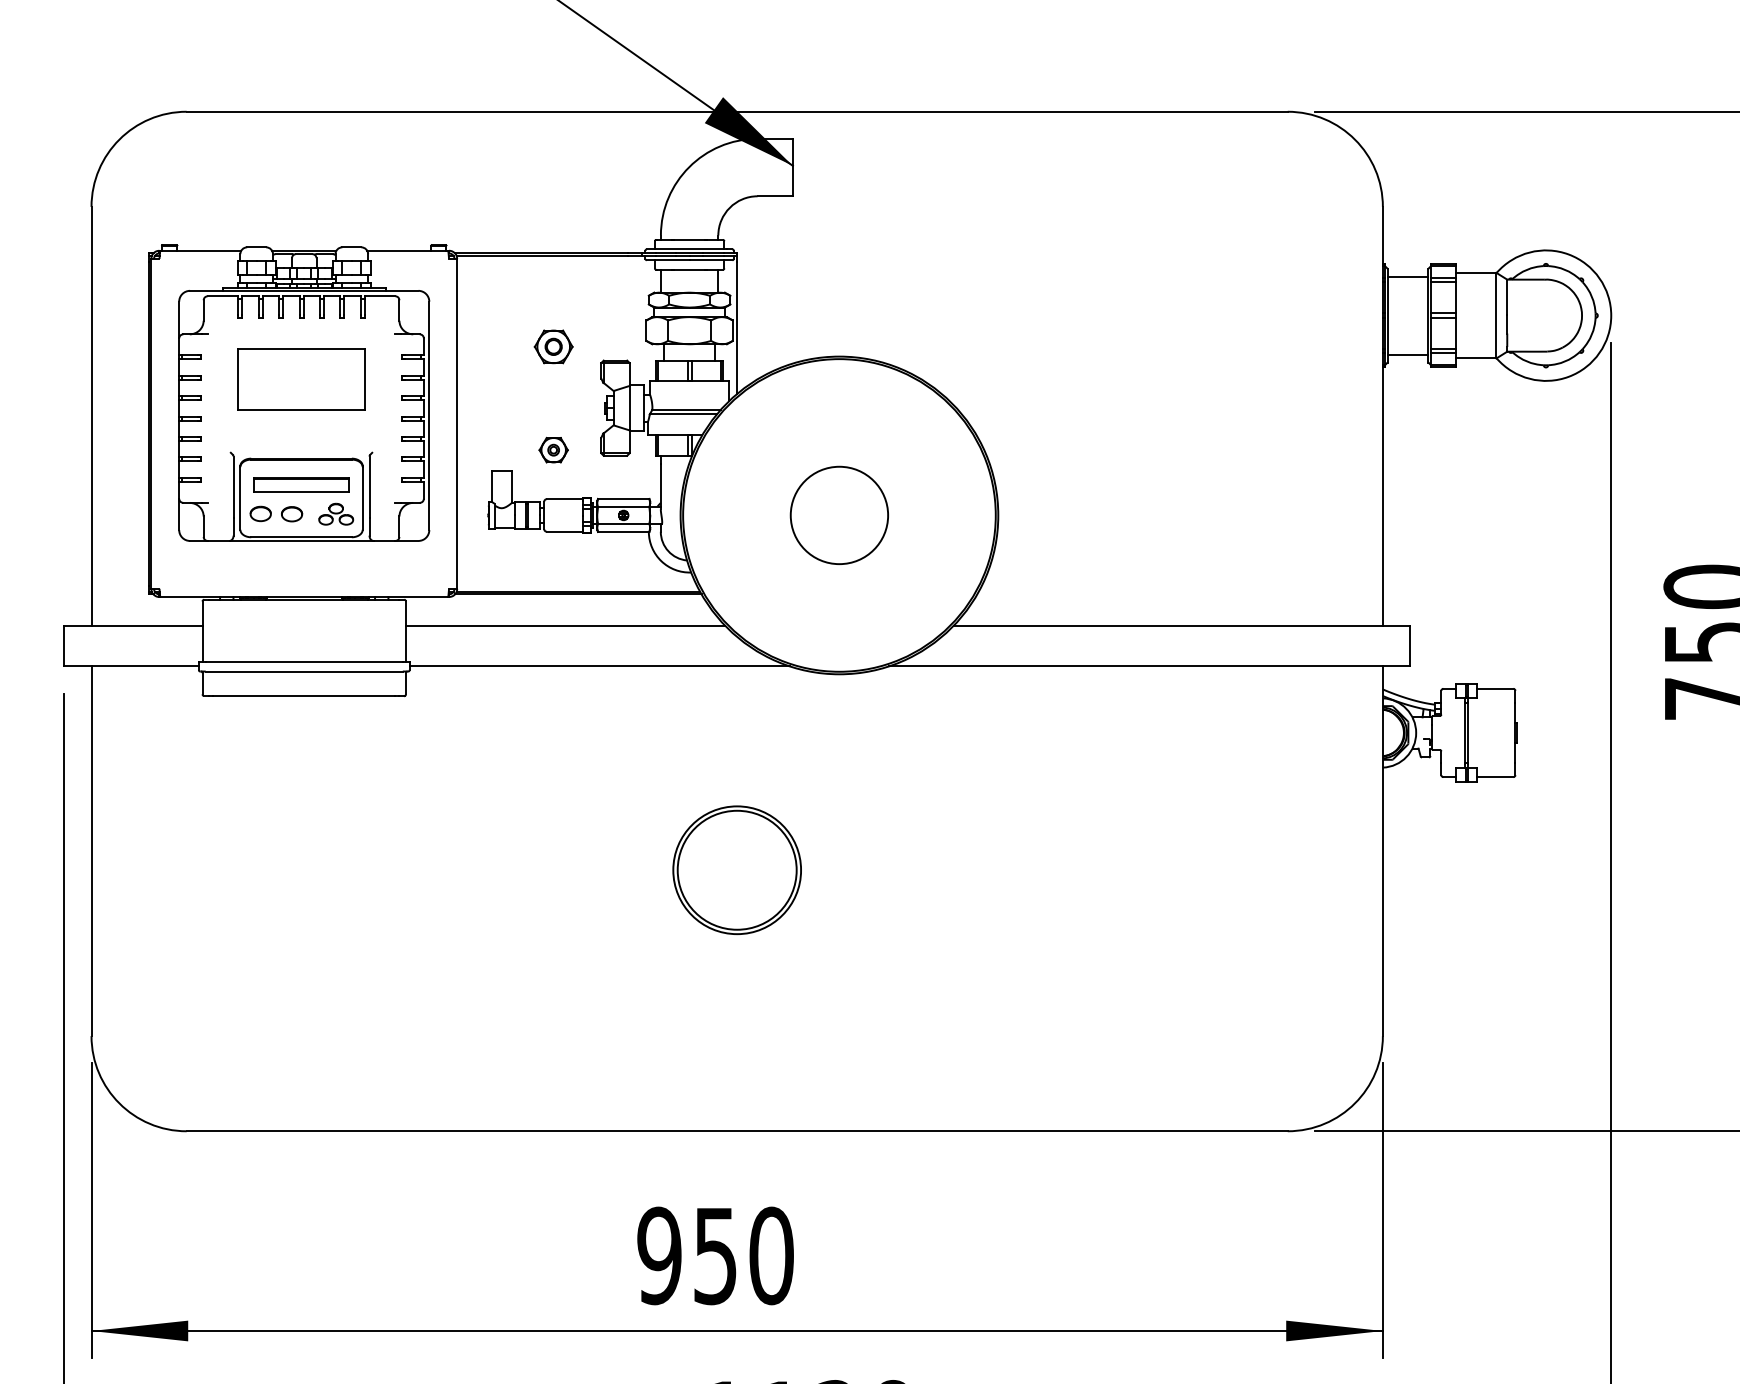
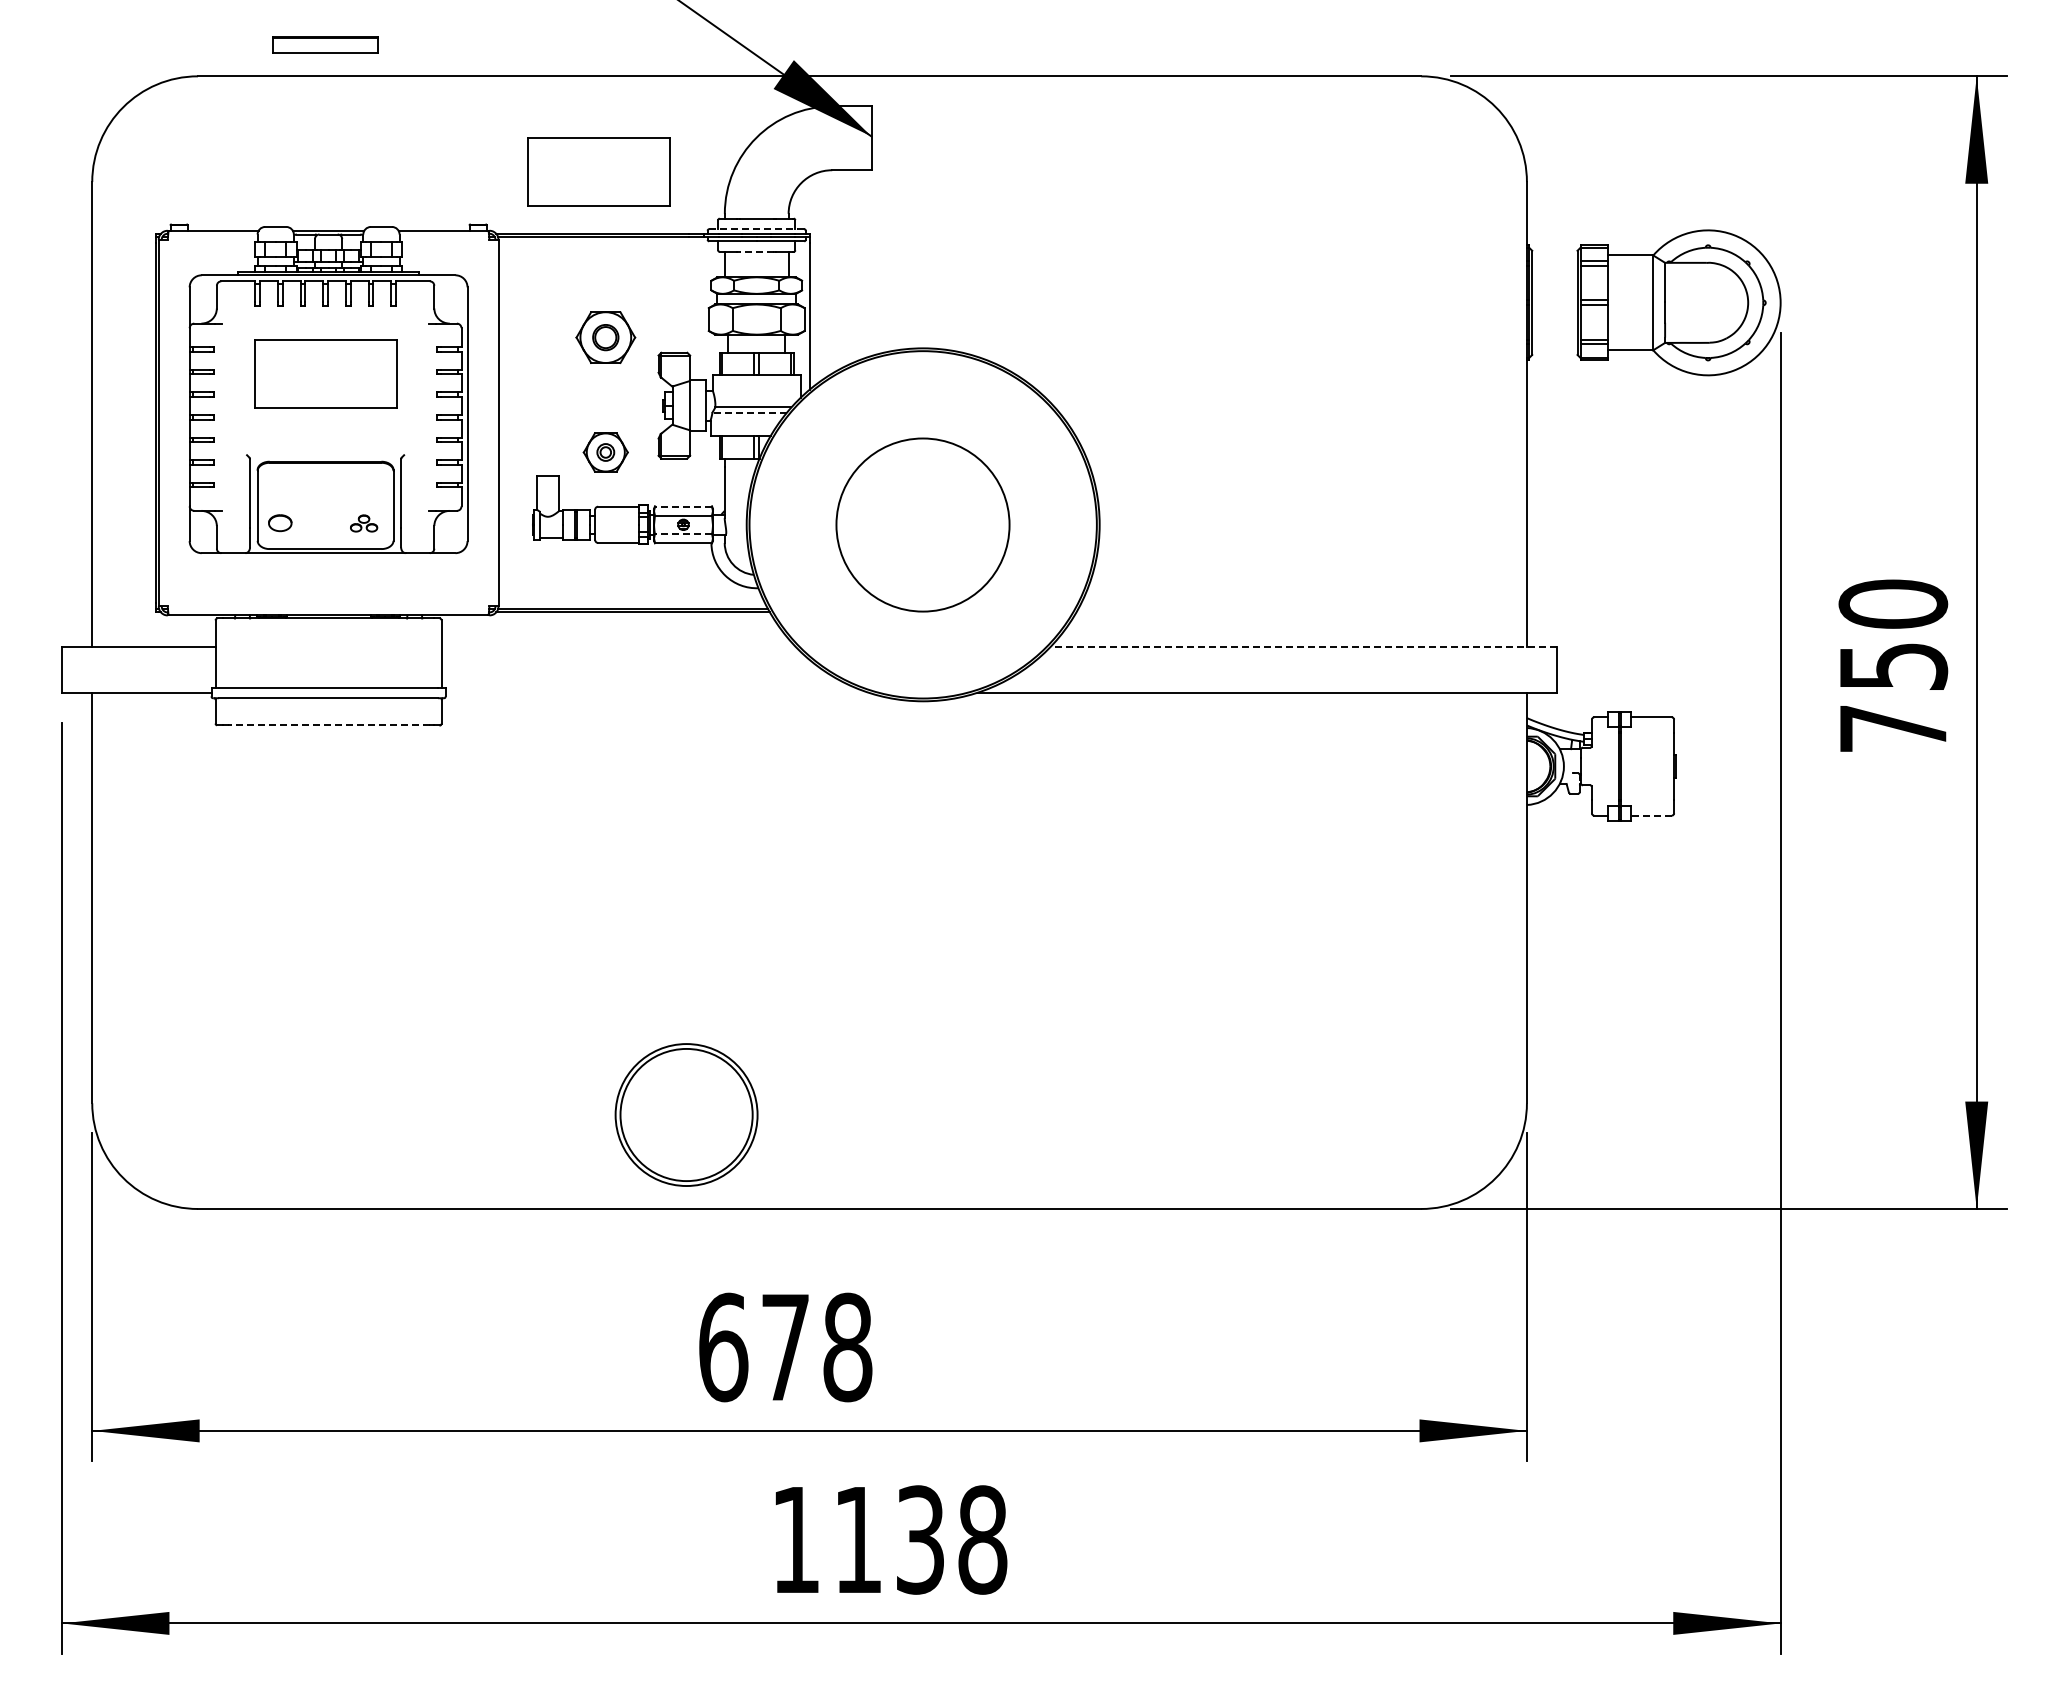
part: (547, 197) -> (598, 171), added
line: (687, 249) -> (754, 229), solid -> dashed
line: (689, 269) -> (756, 251), solid -> dashed
line: (1407, 276) -> (1554, 259), removed
part: (553, 346) -> (605, 337), size x1.4
line: (1407, 354) -> (1554, 346), removed
line: (683, 414) -> (749, 412), solid -> dashed
part: (553, 449) -> (605, 451), size x1.4
part: (301, 484) -> (325, 44), moved
line: (623, 498) -> (683, 506), solid -> dashed
part: (291, 514) -> (314, 523), removed
part: (335, 514) -> (363, 523), size x0.7
circle: (839, 515) -> (923, 524), size x1.6
line: (623, 524) -> (683, 534), solid -> dashed
line: (565, 625) -> (618, 647), removed
line: (1181, 625) -> (1303, 647), solid -> dashed
line: (599, 666) -> (656, 692), removed
line: (304, 696) -> (328, 725), solid -> dashed
line: (1495, 777) -> (1651, 815), solid -> dashed
part: (737, 869) -> (686, 1114), moved
text: (715, 1255) -> (785, 1347), 950 -> 678

